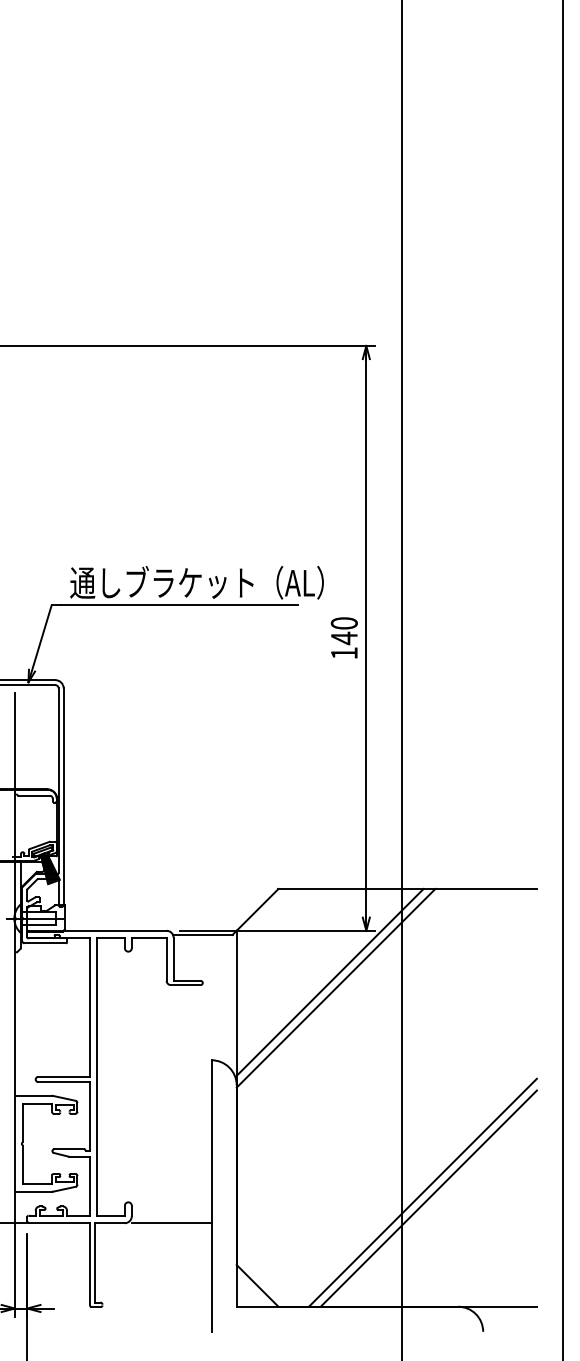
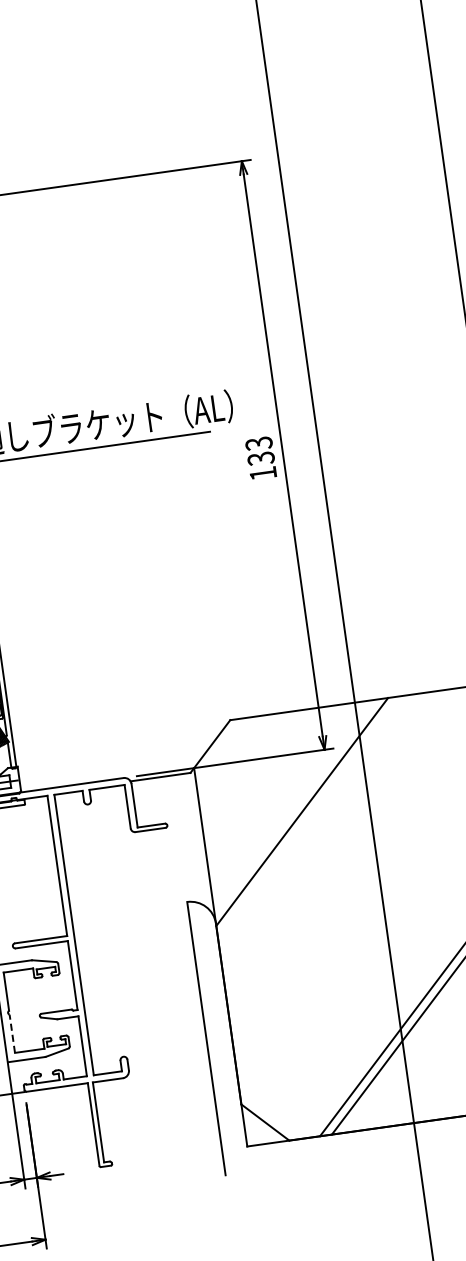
text: (343, 631) -> (259, 451), 140 -> 133
line: (329, 982) -> (294, 807), removed
line: (23, 1164) -> (12, 1033), solid -> dashed
line: (171, 1223) -> (169, 1071), removed

